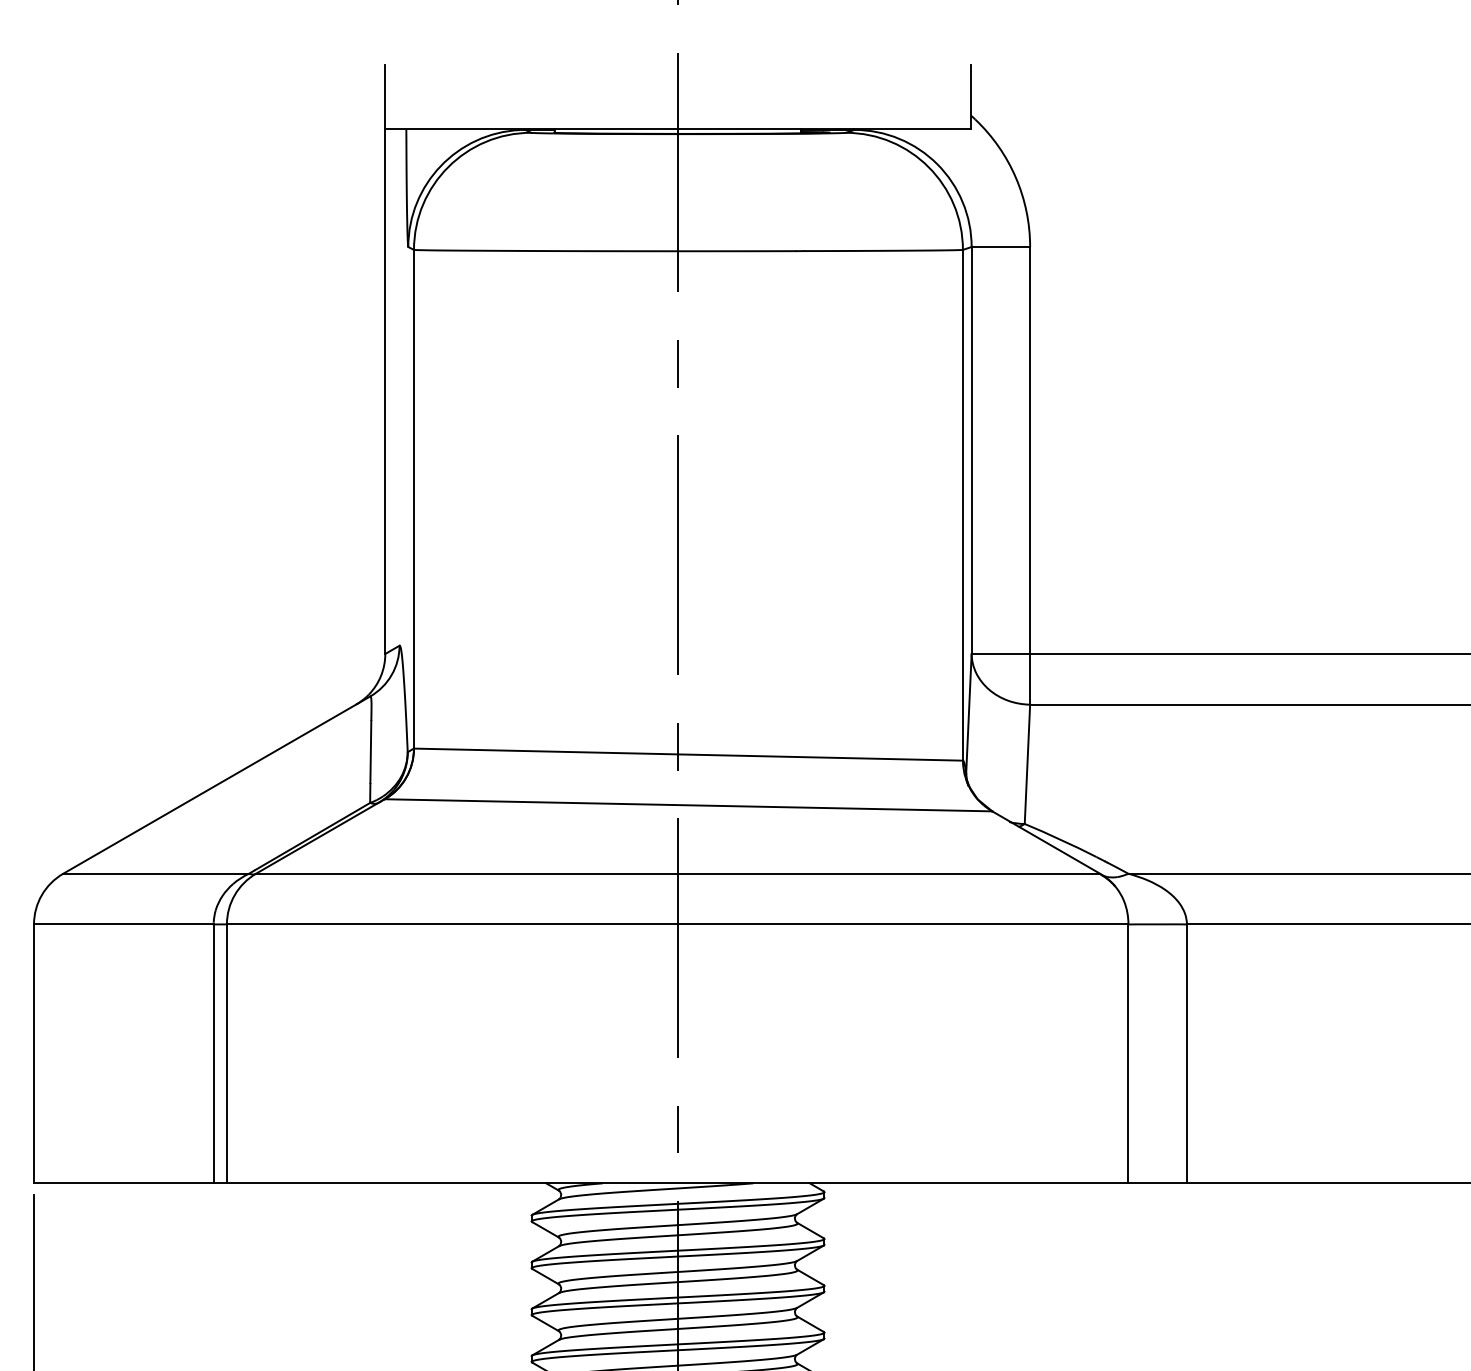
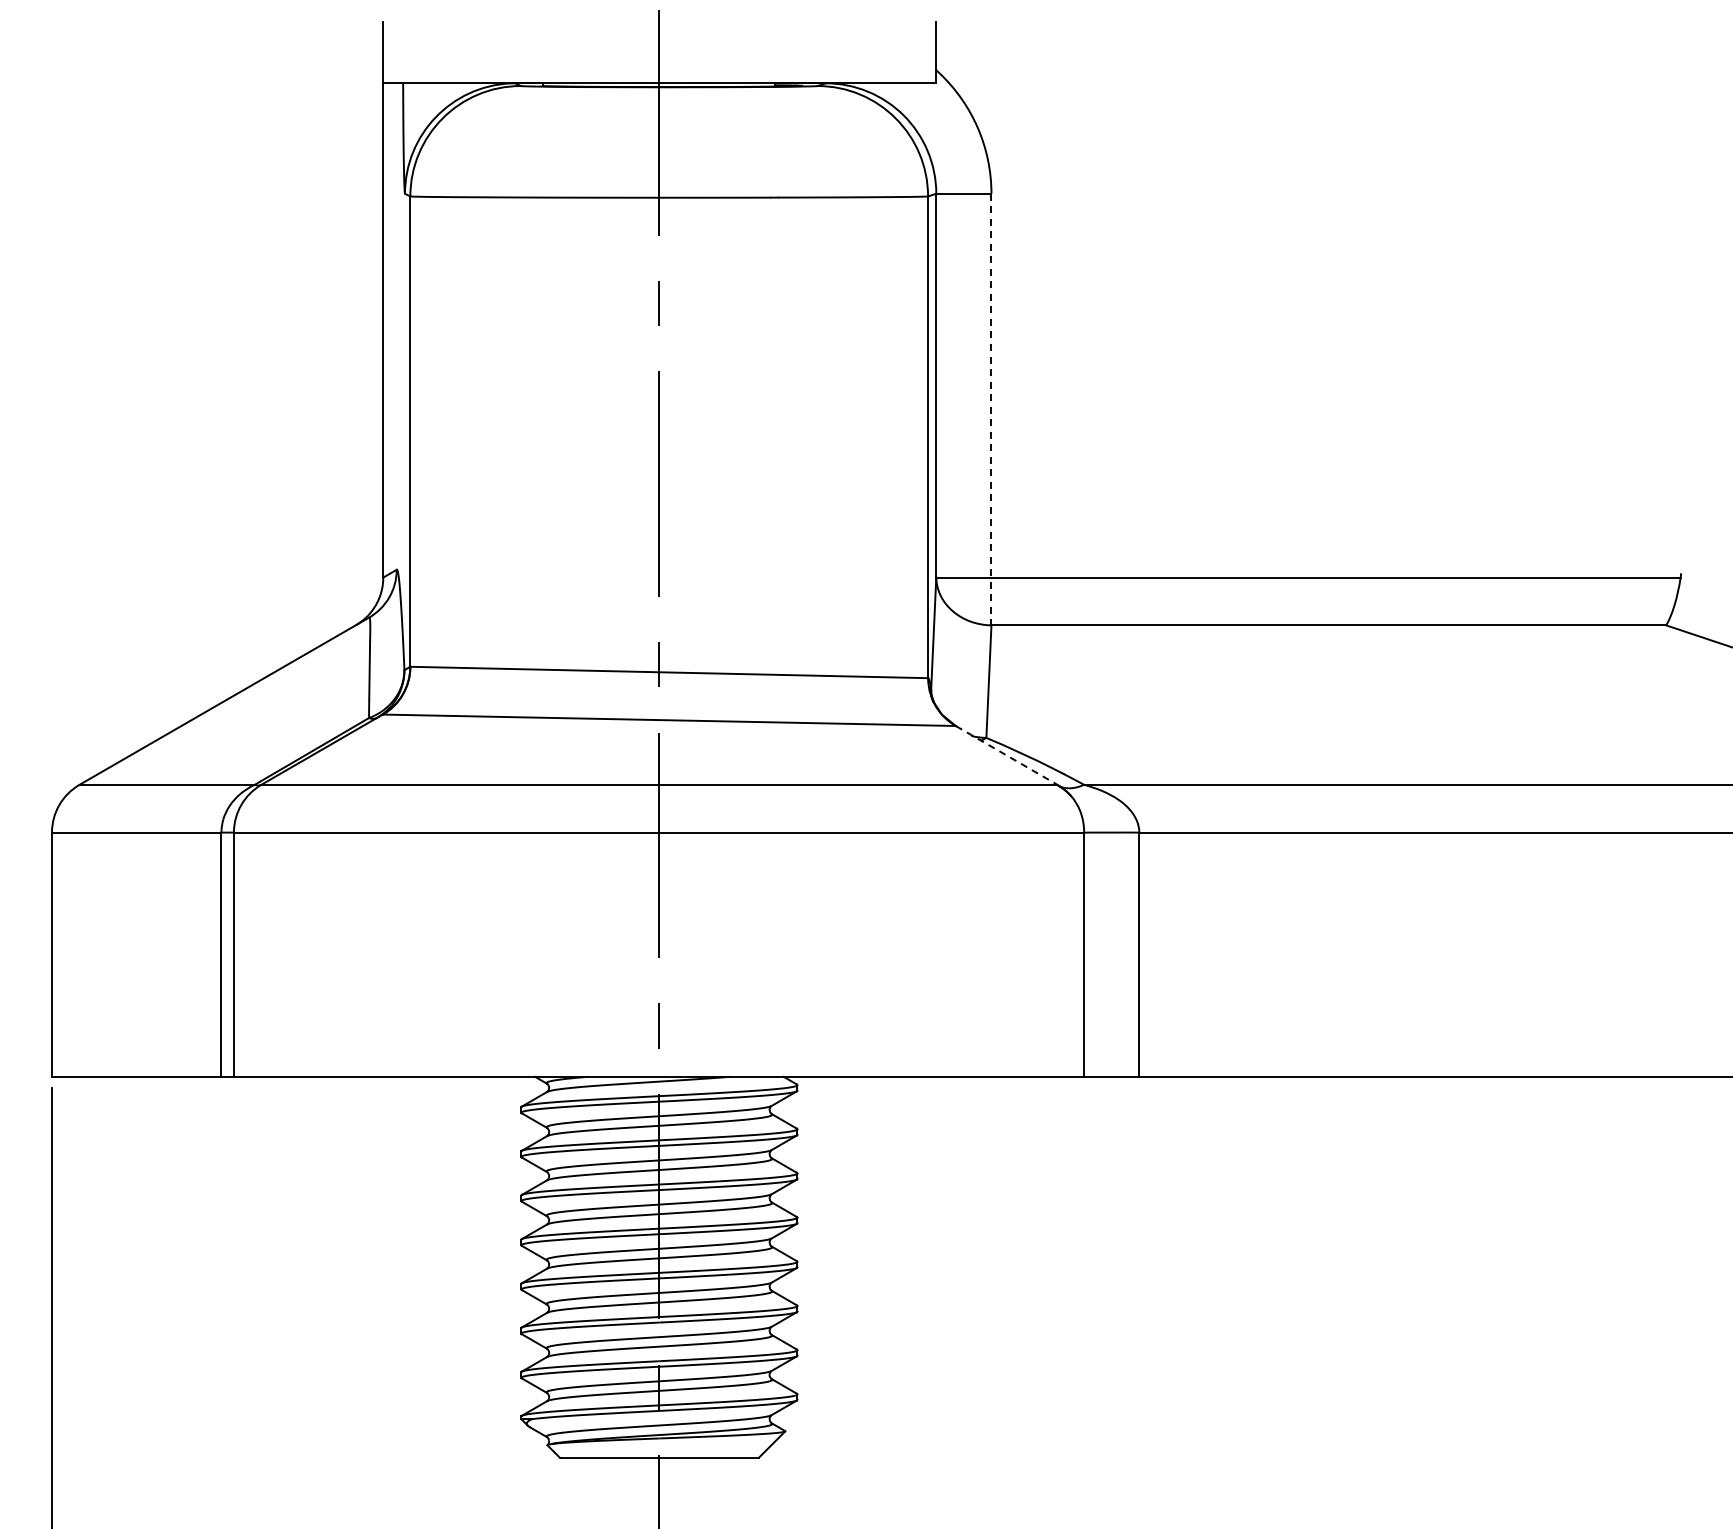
line: (1030, 475) -> (991, 409), solid -> dashed
line: (1046, 842) -> (1006, 755), solid -> dashed

